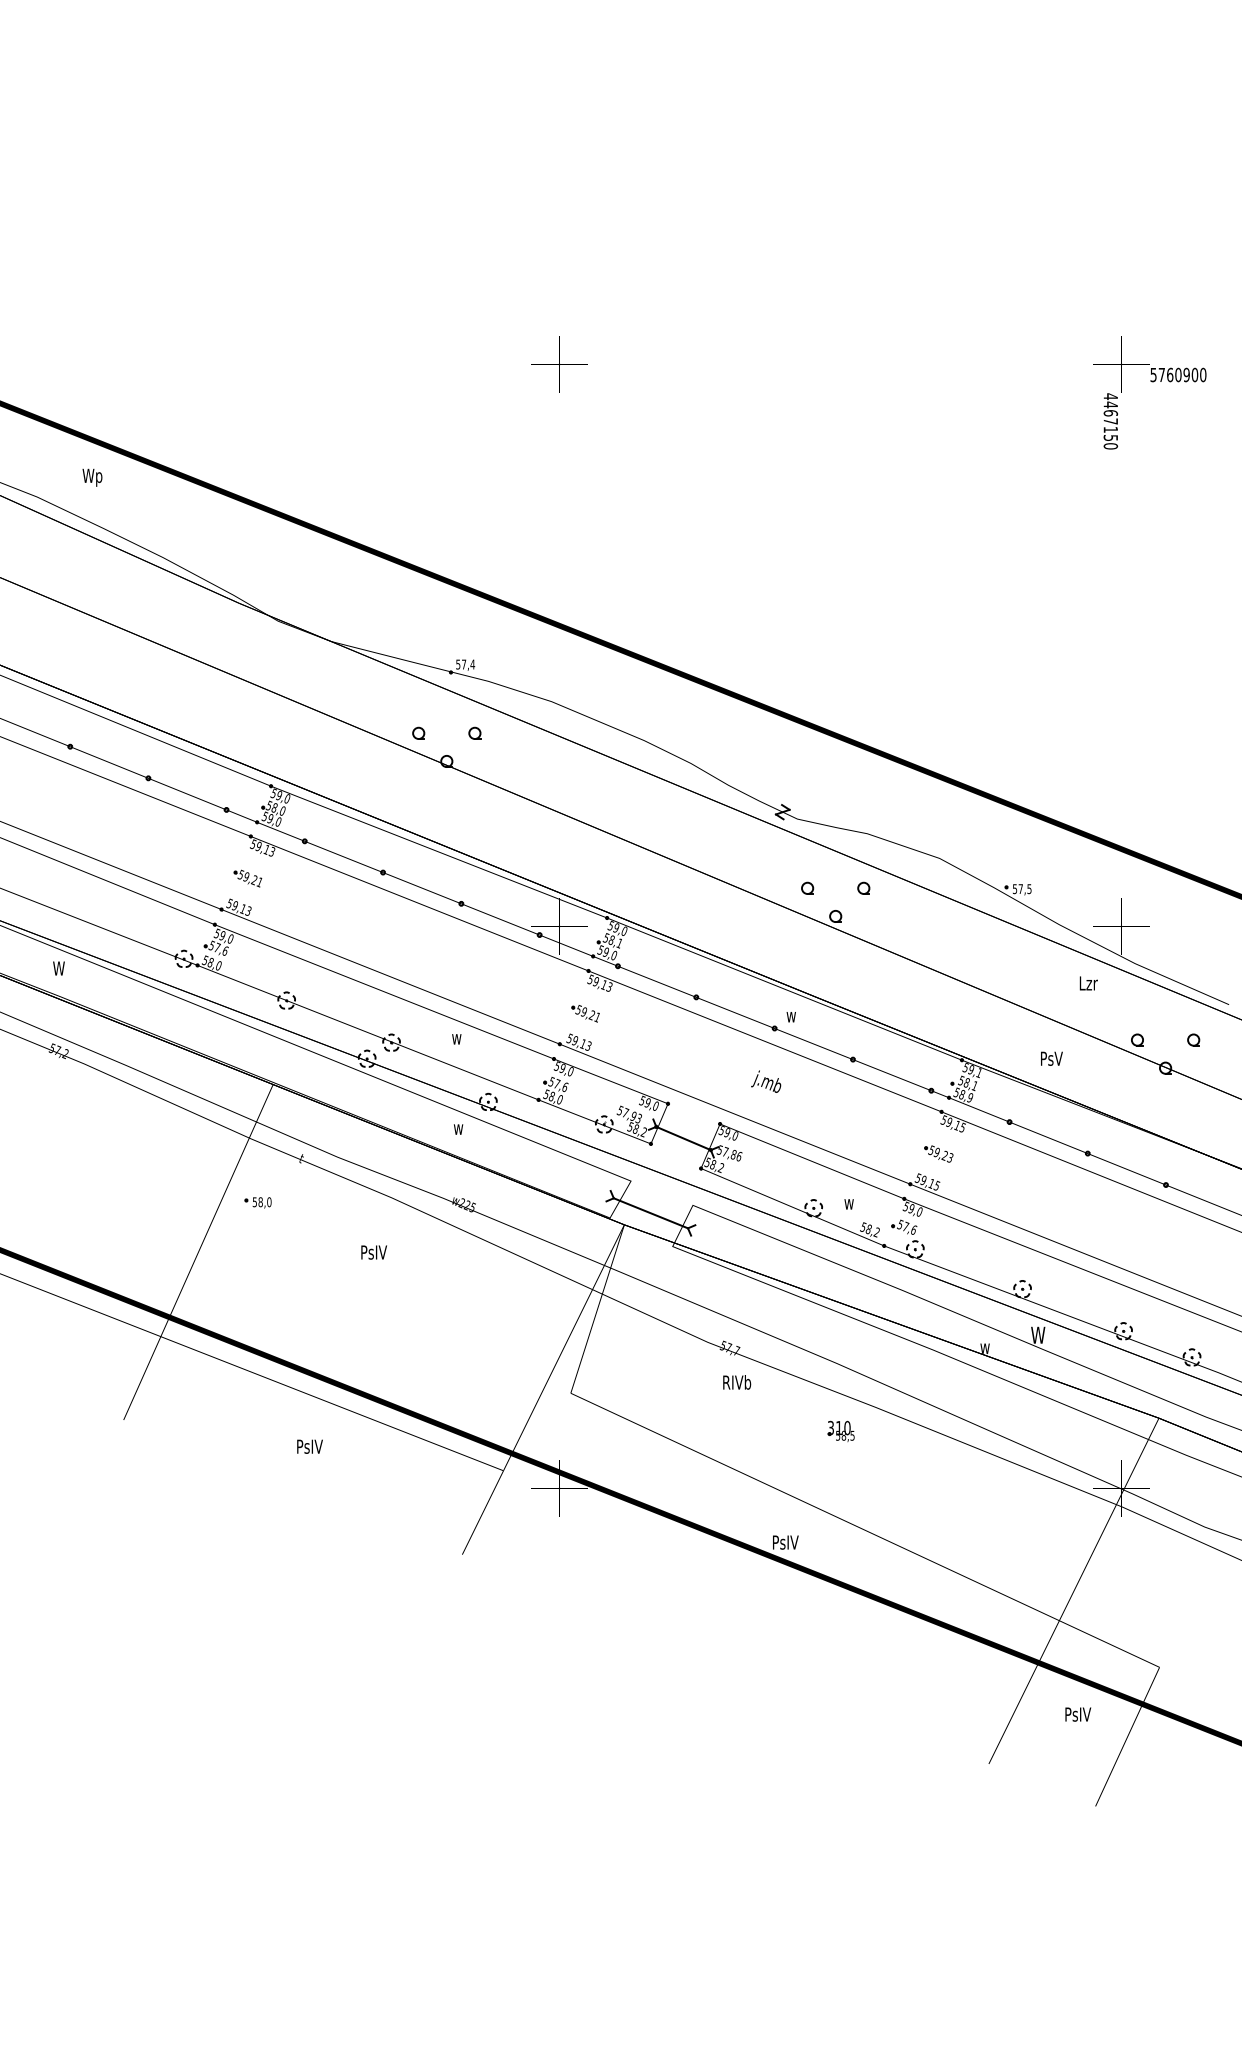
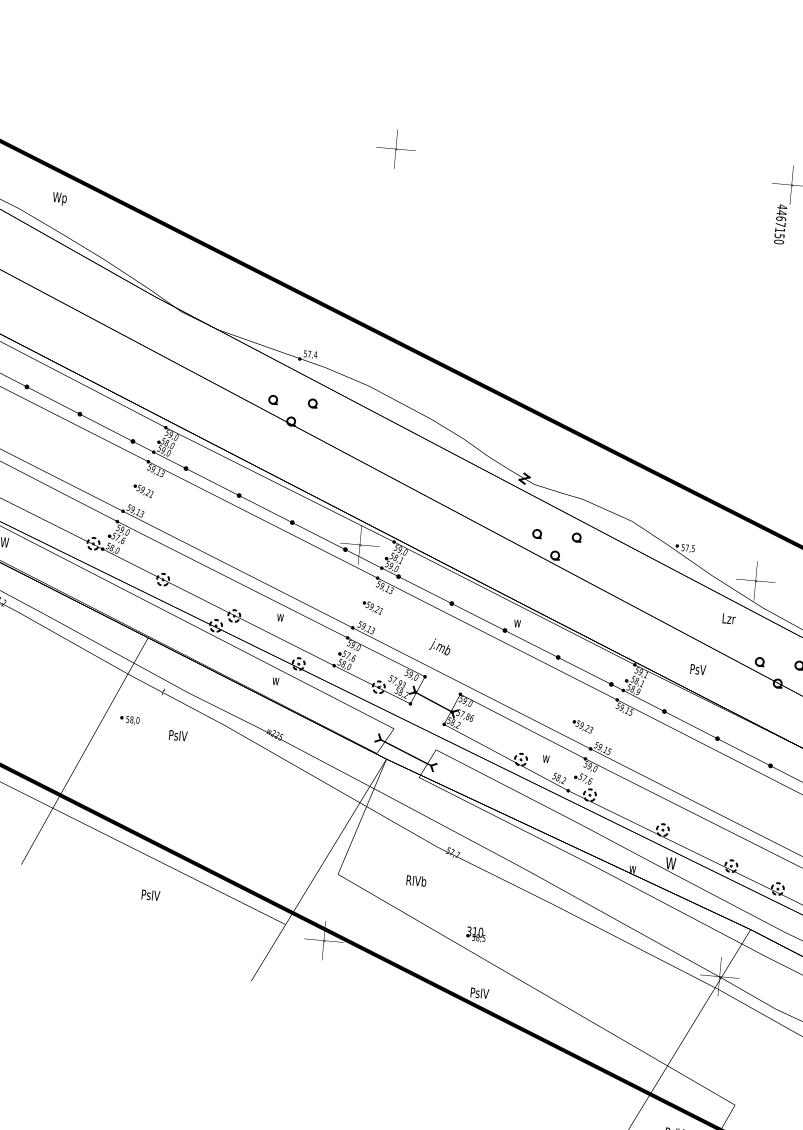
text: (766, 1081) -> (440, 646), moved
part: (938, 1153) -> (582, 726), moved
text: (373, 1252) -> (177, 735), moved
text: (737, 1382) -> (416, 880), moved
part: (840, 1431) -> (475, 934), moved

